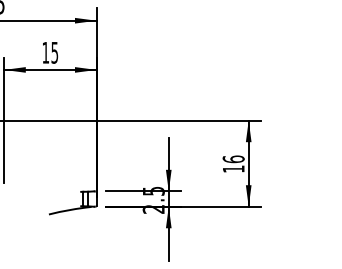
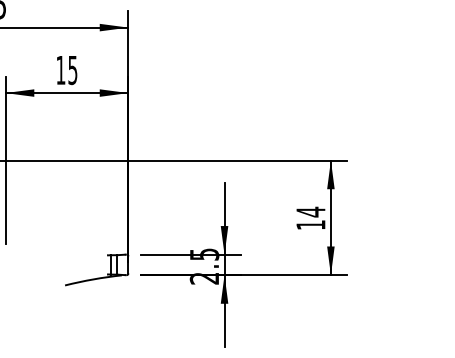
text: (233, 158) -> (310, 211), 16 -> 14

